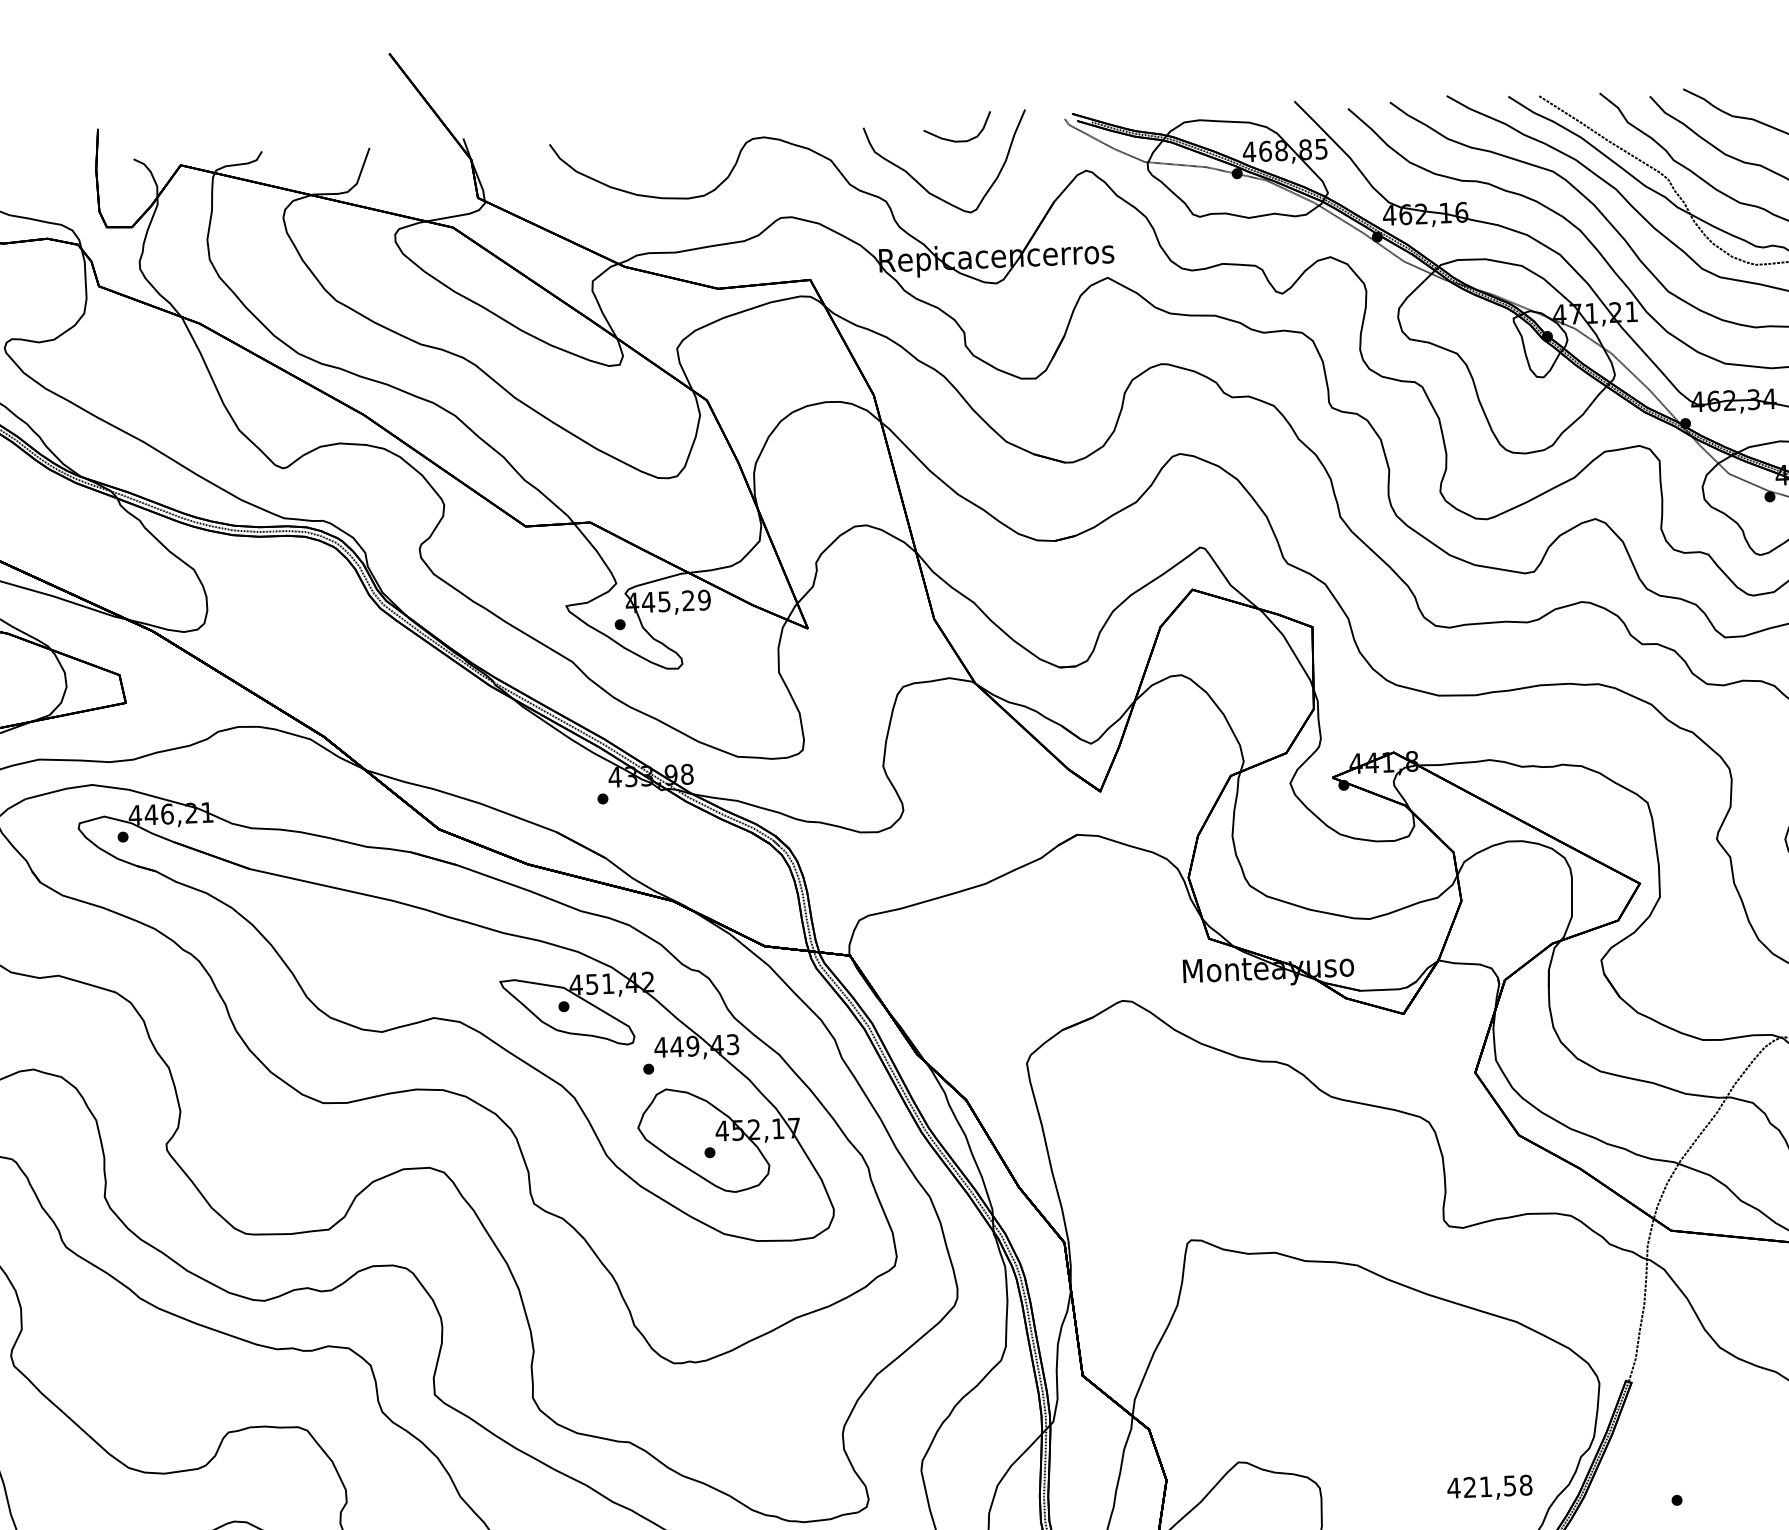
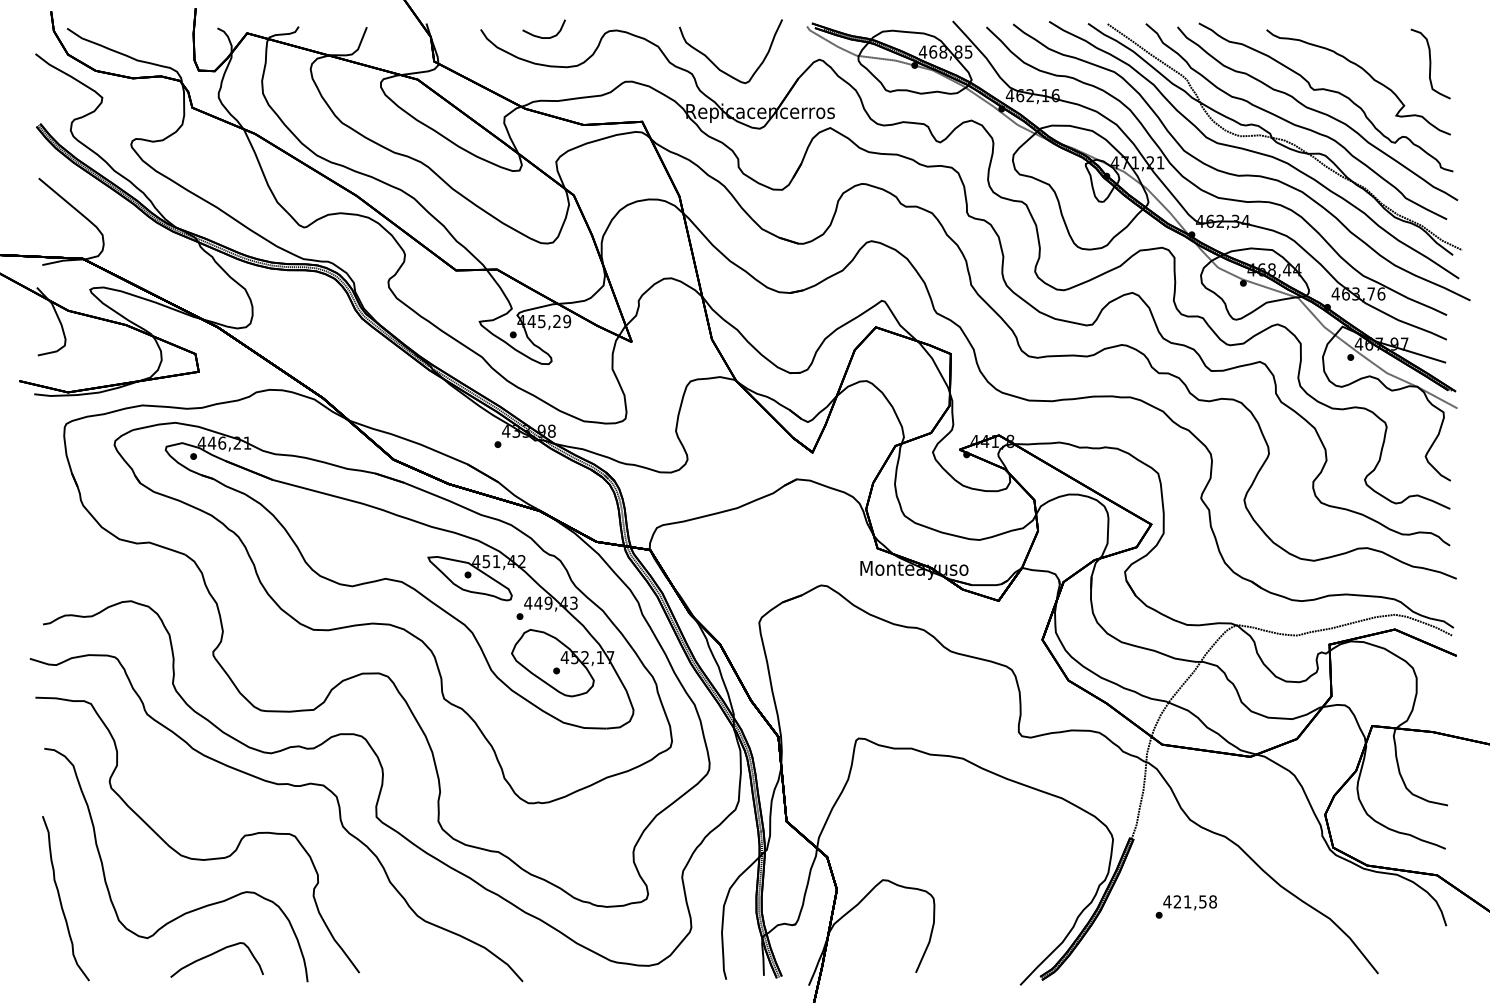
curve: (953, 139) -> (541, 36), moved
text: (1488, 1487) -> (1189, 902), moved

